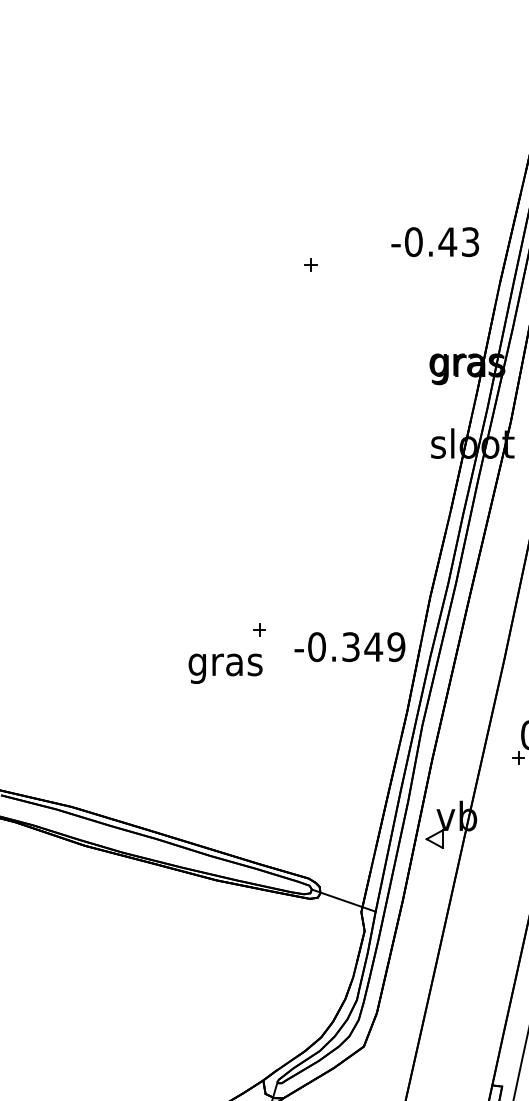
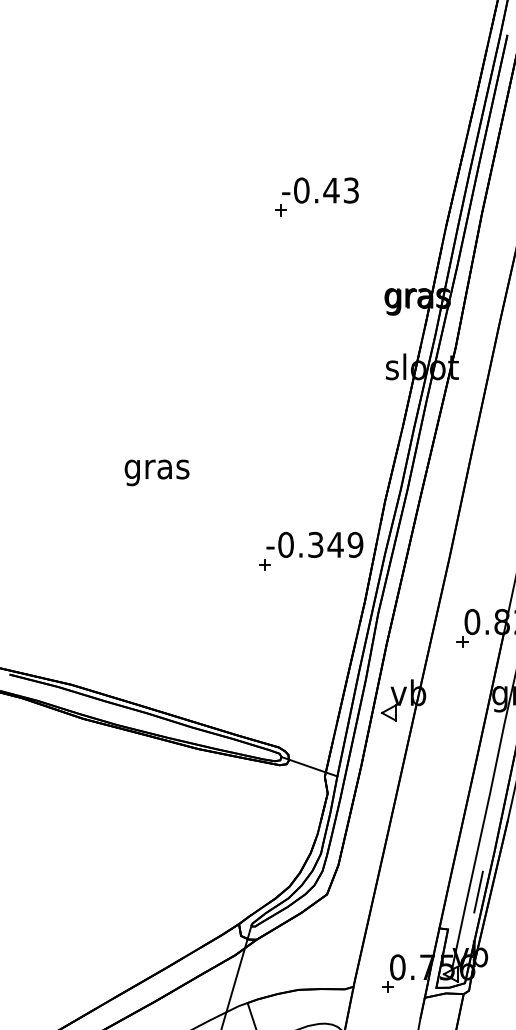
text: (435, 242) -> (320, 190), moved
part: (259, 629) -> (264, 564), moved
text: (224, 668) -> (156, 472), moved

